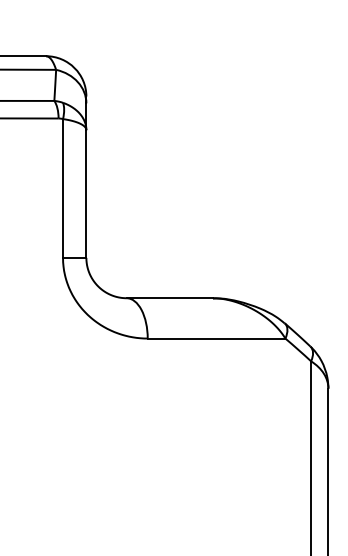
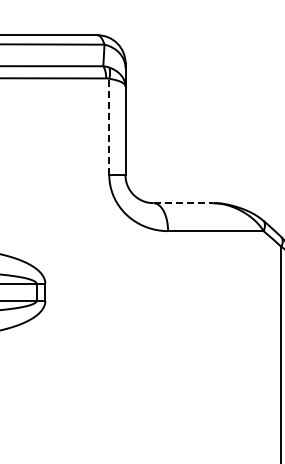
line: (63, 187) -> (109, 126), solid -> dashed
line: (169, 298) -> (183, 203), solid -> dashed

